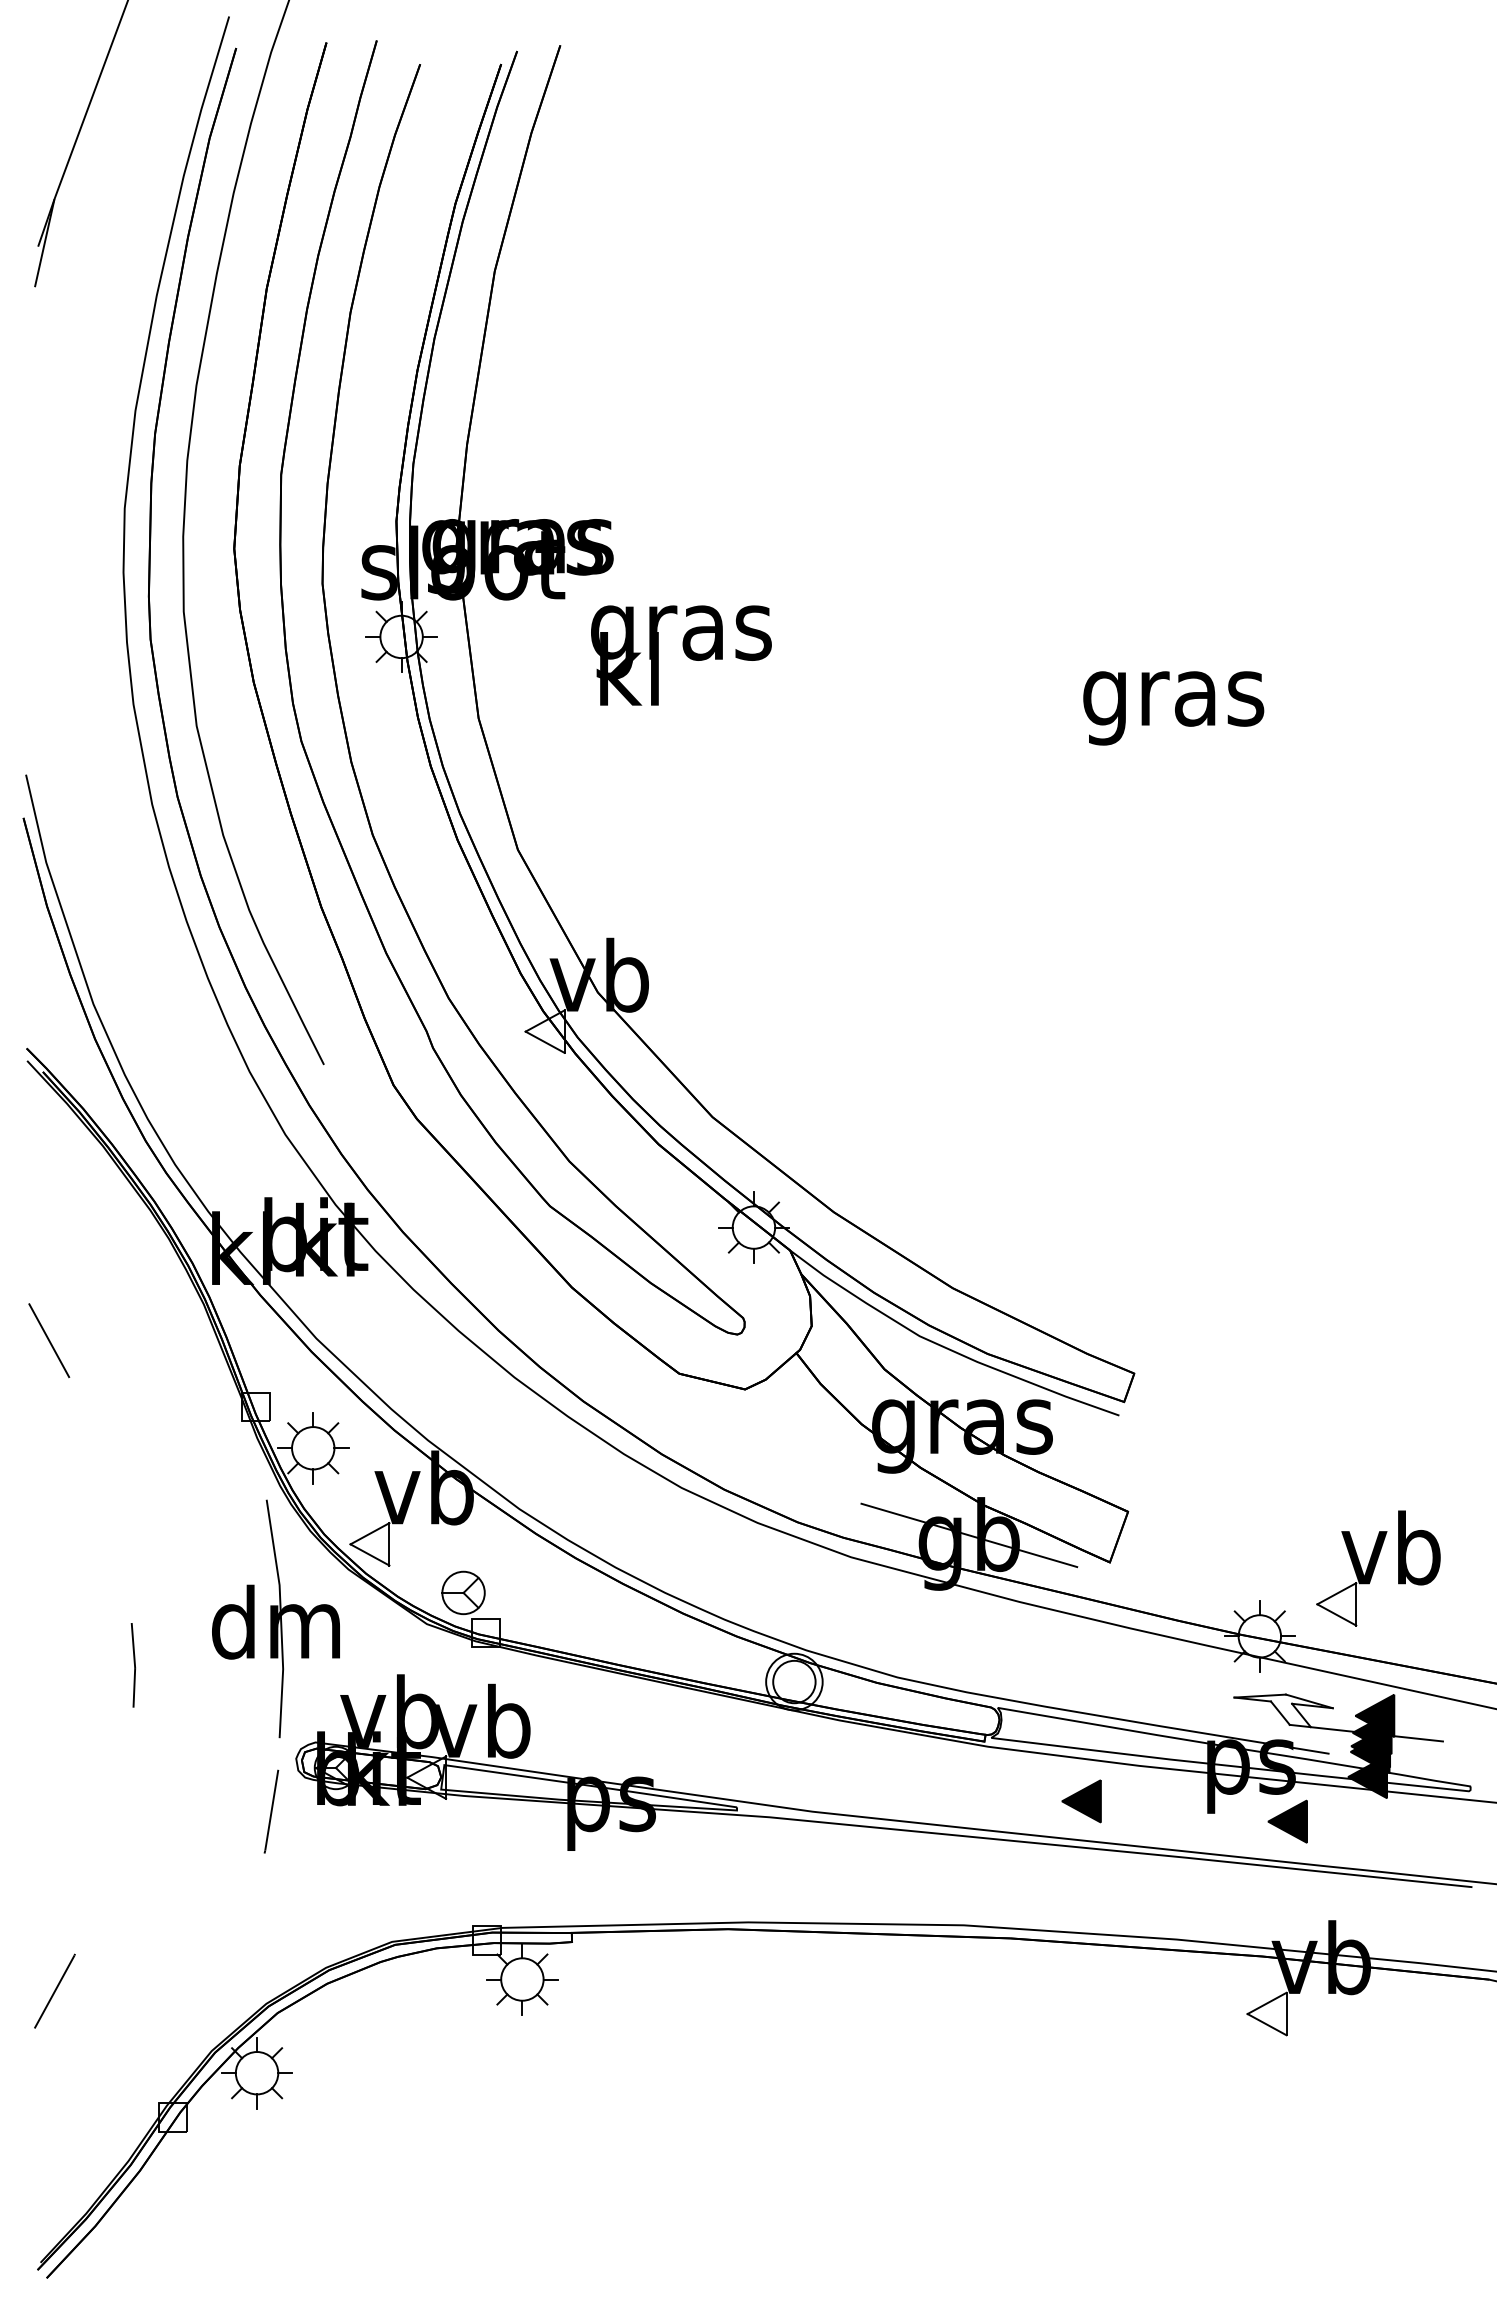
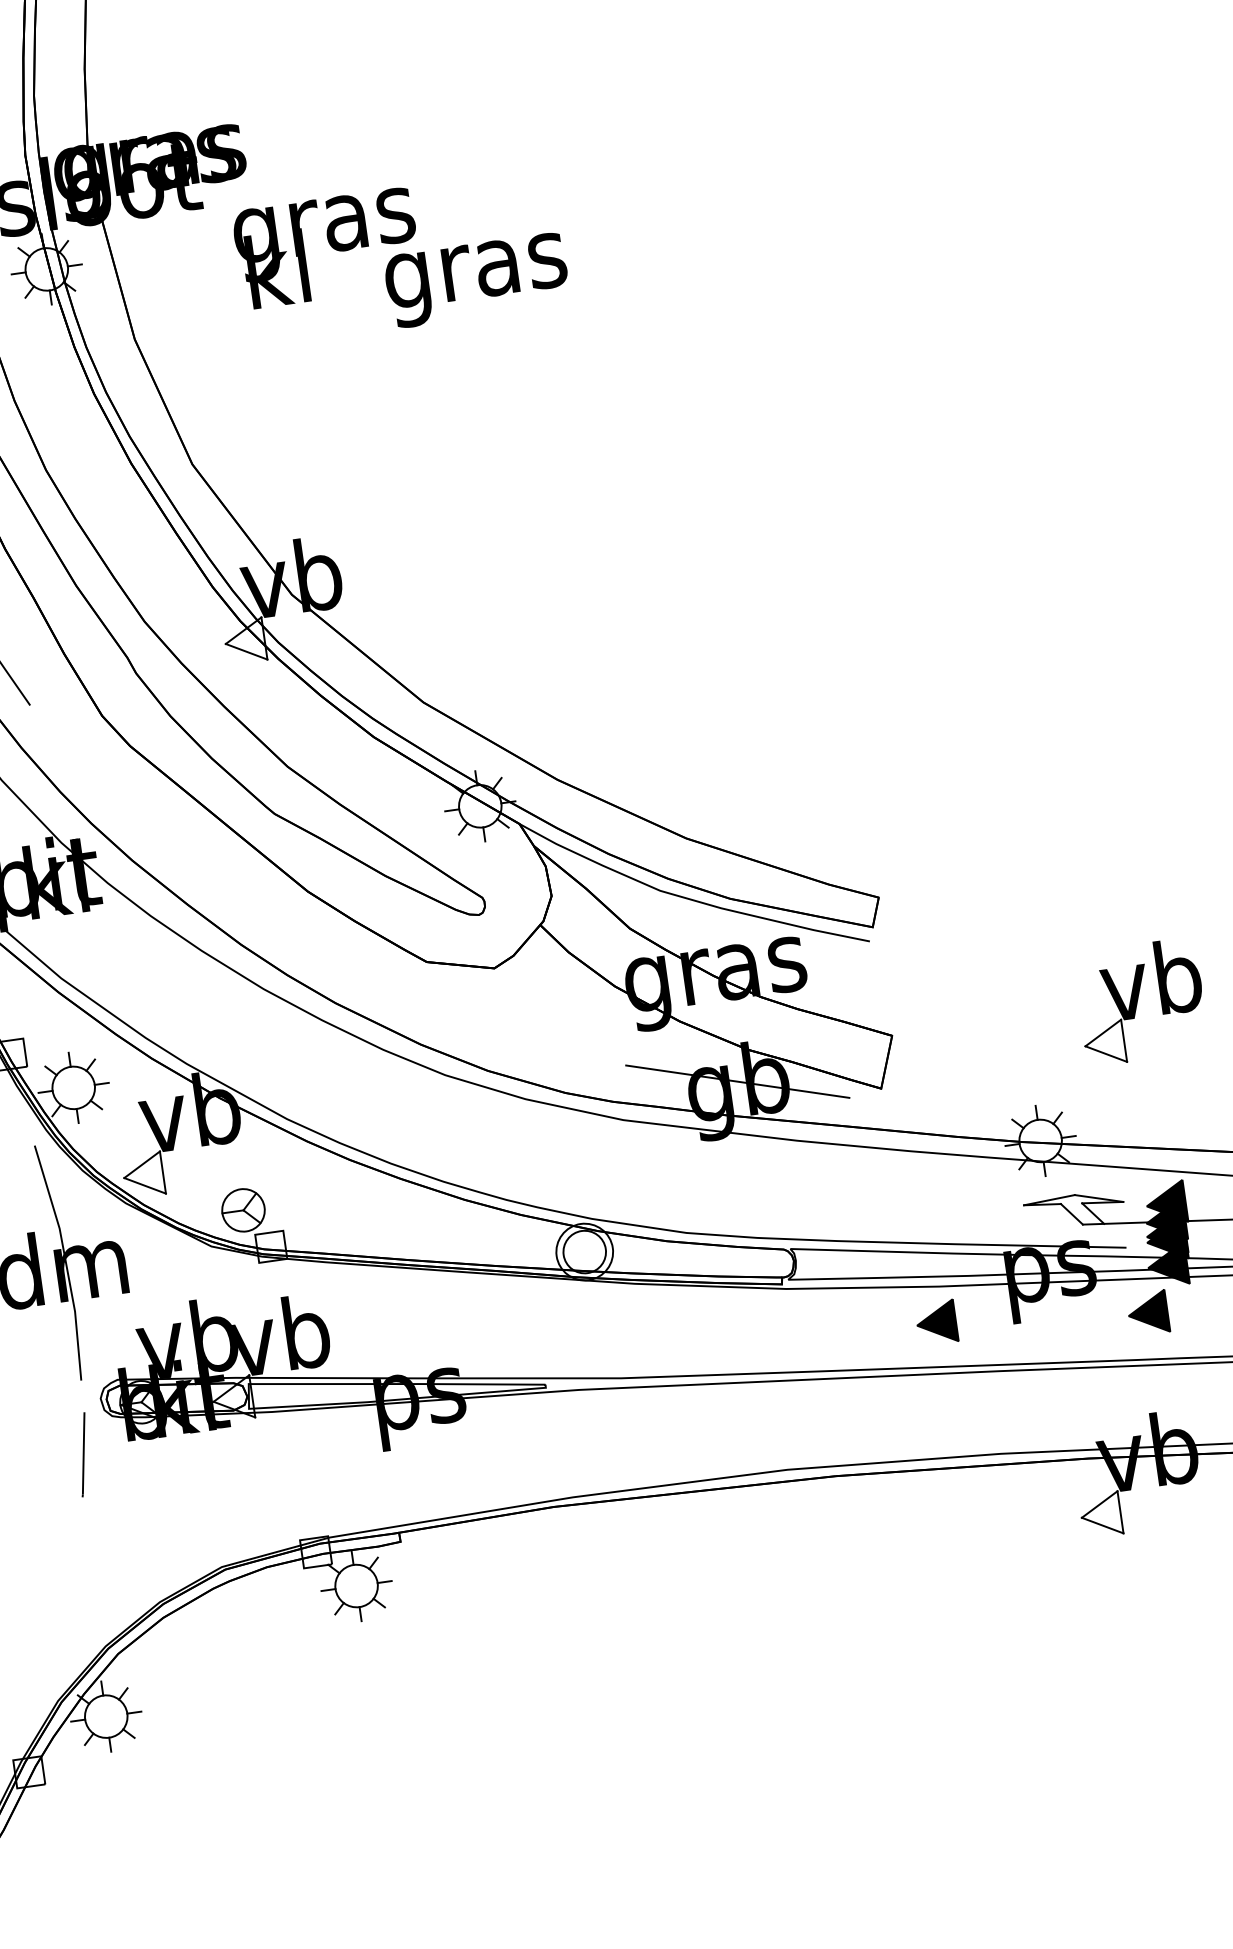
text: (1173, 708) -> (476, 280), moved
part: (1378, 1568) -> (1141, 1002), moved
part: (1081, 1801) -> (936, 1323), moved
part: (1287, 1821) -> (1147, 1313), moved

